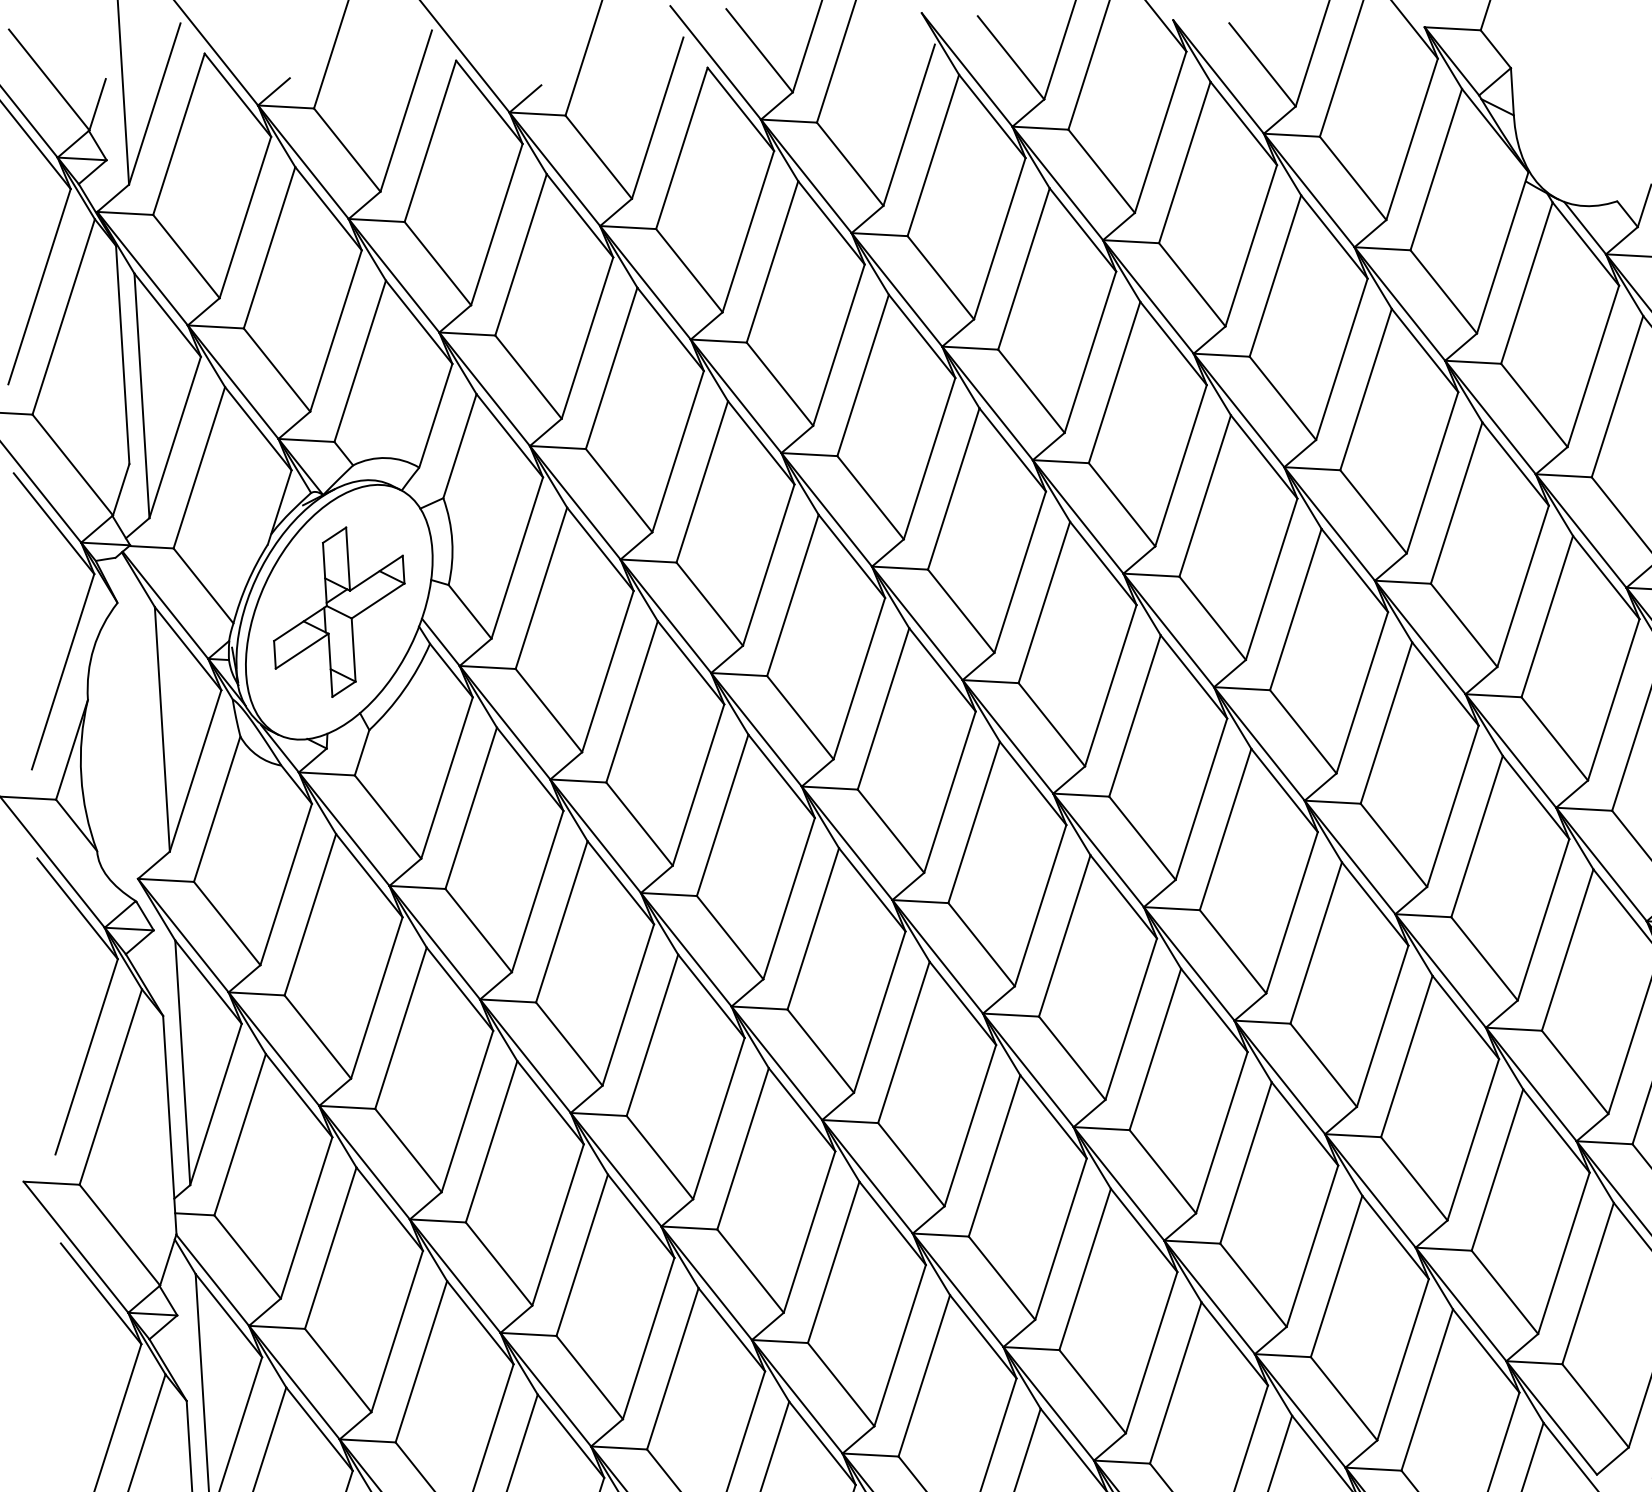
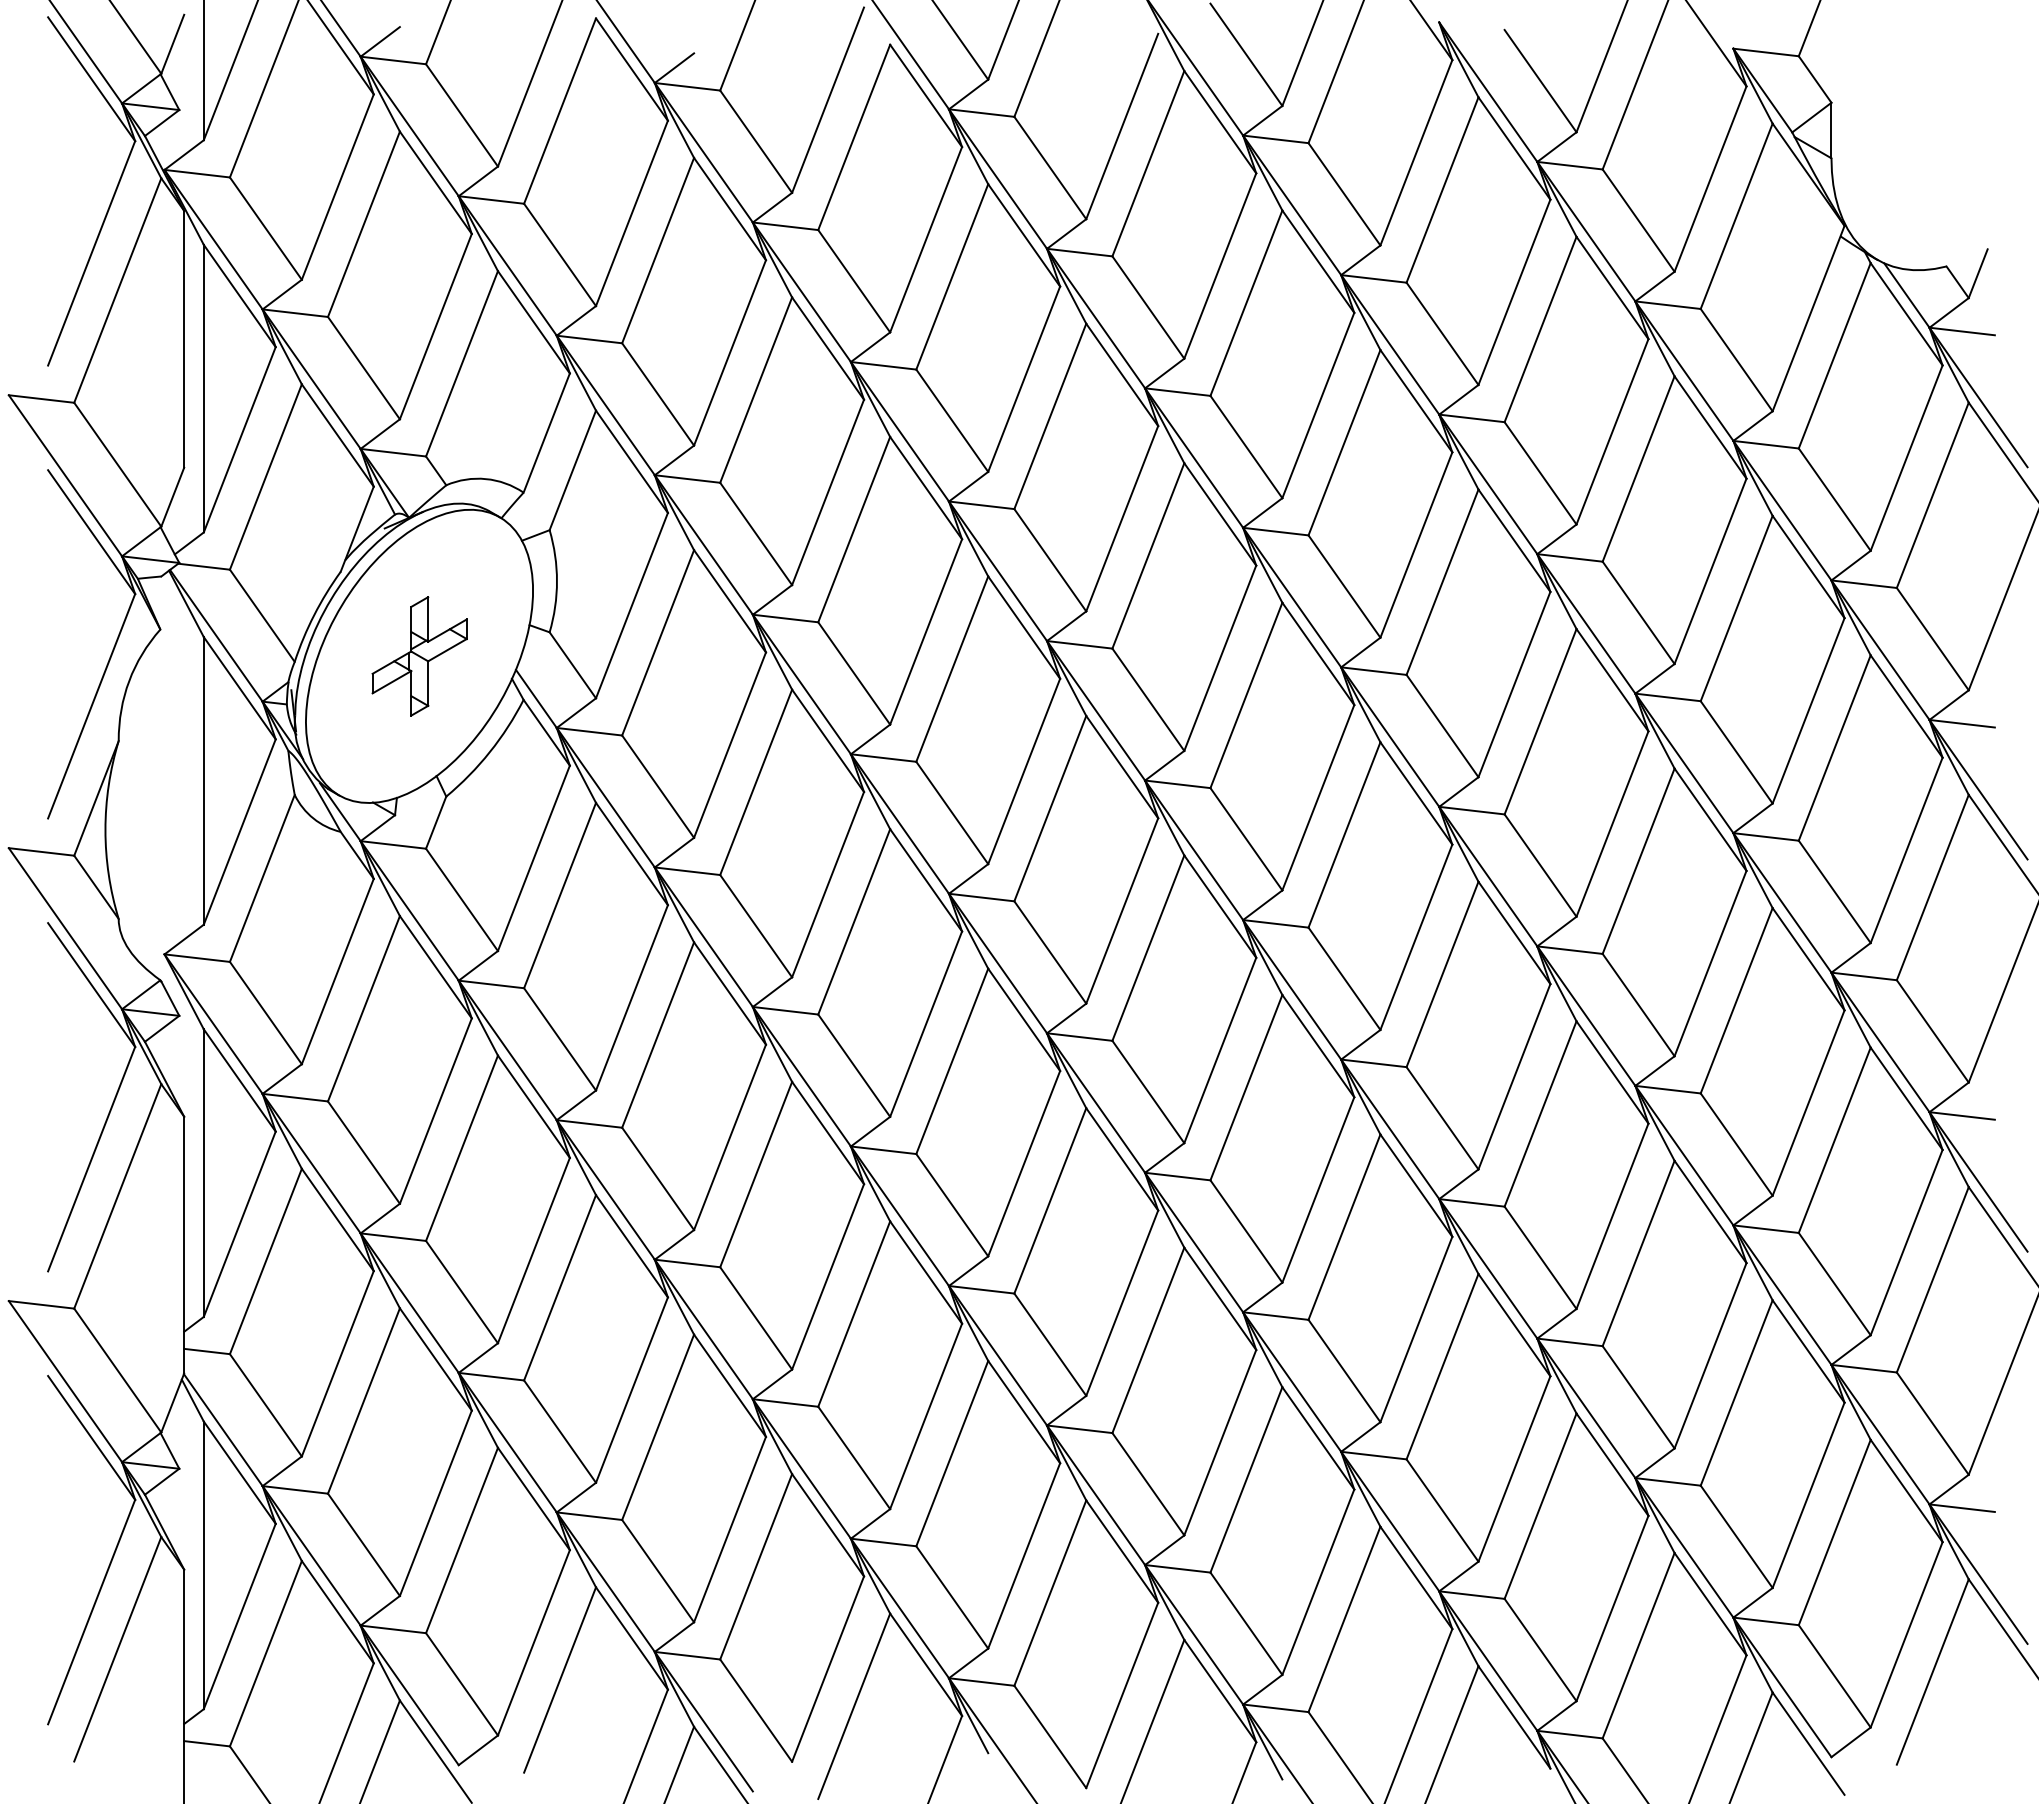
part: (339, 612) -> (419, 656), size x0.6

